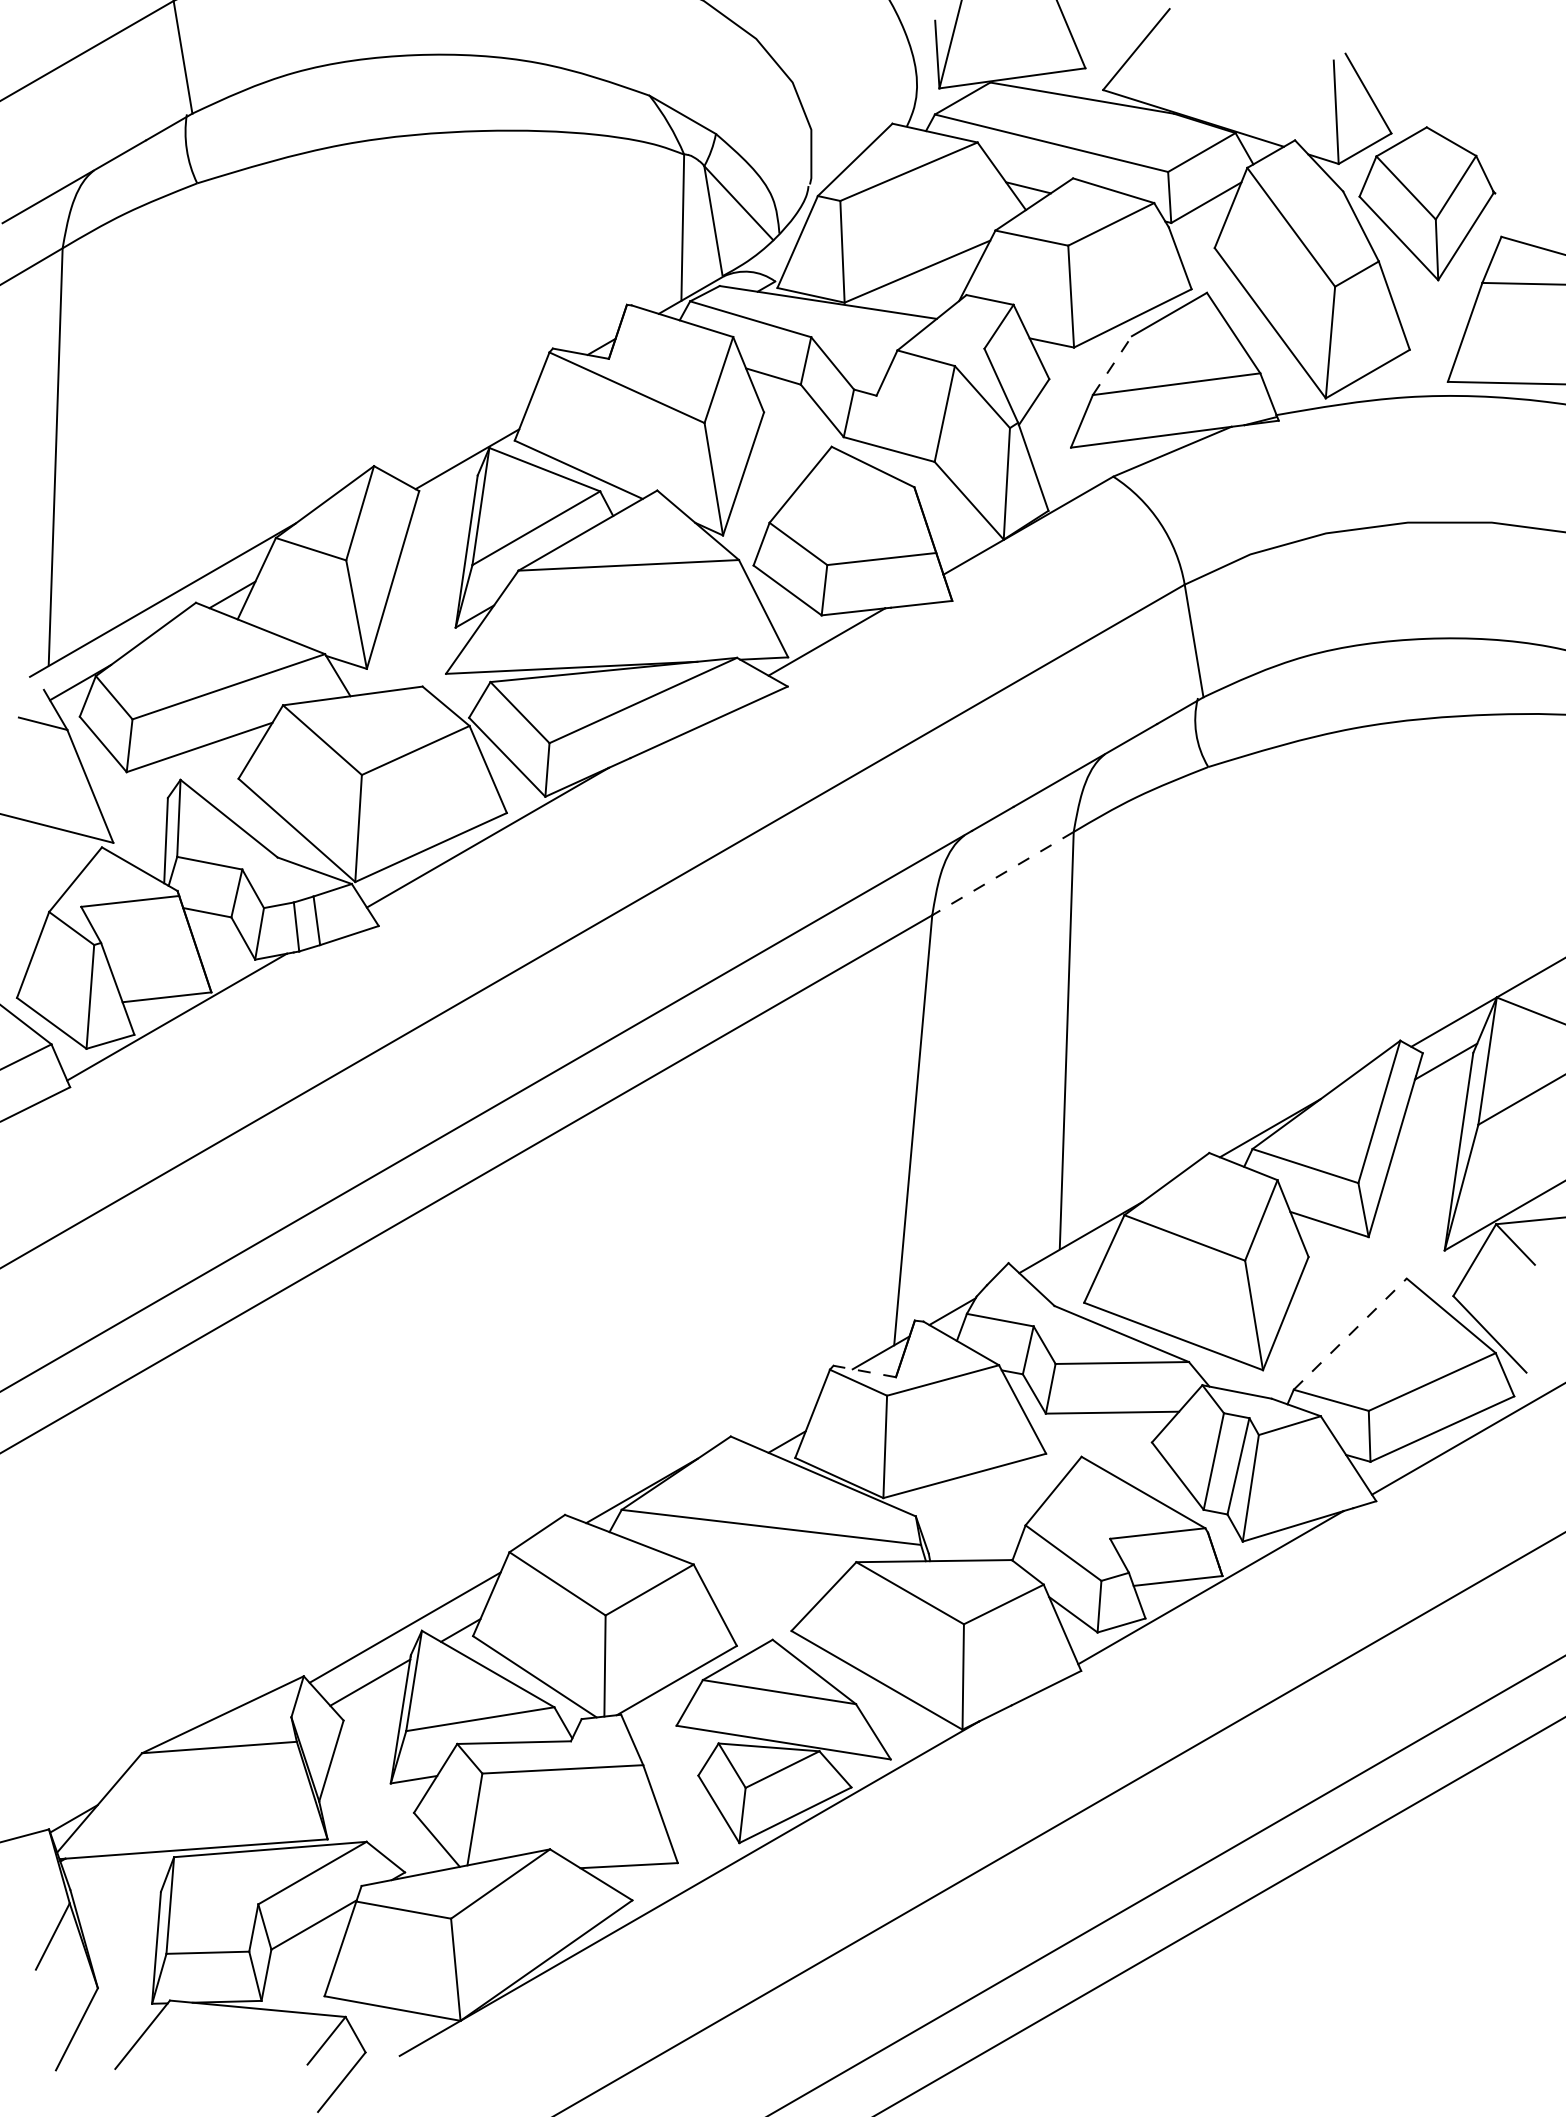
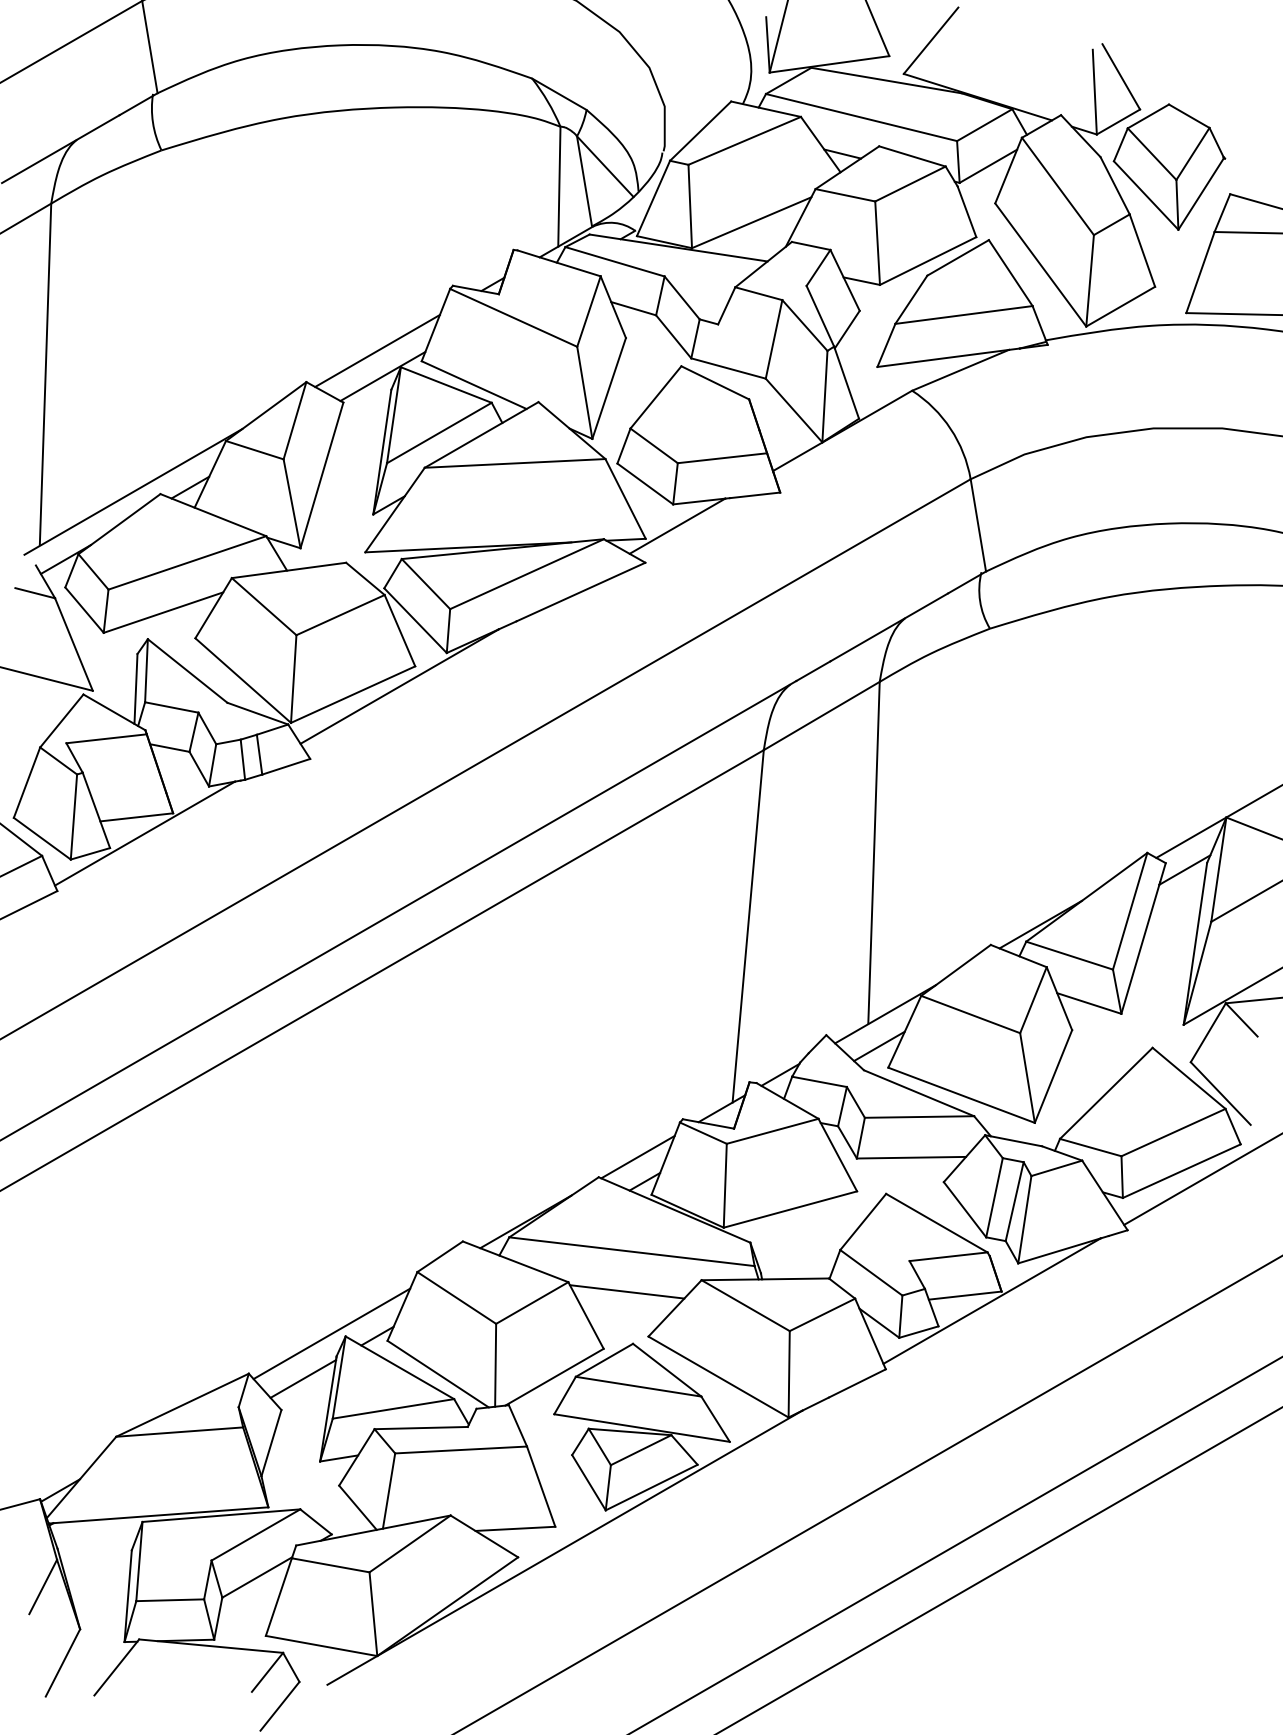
line: (1112, 365) -> (911, 299), dashed -> solid
line: (460, 428) -> (377, 351), added
line: (1002, 873) -> (821, 715), dashed -> solid
line: (1073, 1276) -> (879, 1046), added
line: (1350, 1333) -> (1106, 1092), dashed -> solid
line: (864, 1371) -> (708, 1123), dashed -> solid
line: (778, 1411) -> (637, 1156), added
line: (765, 1576) -> (627, 1291), added

